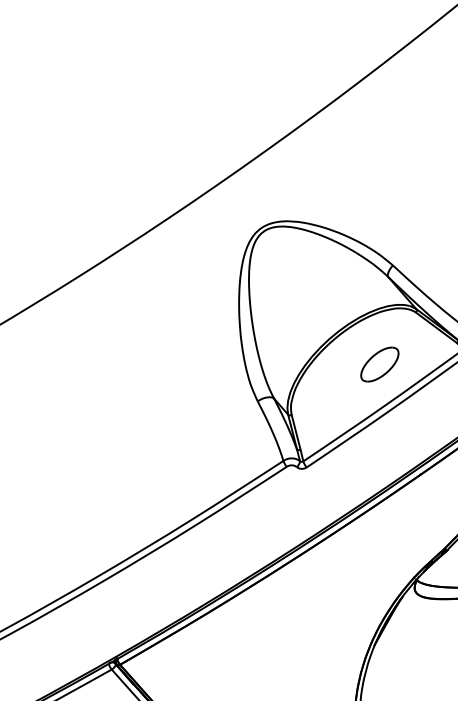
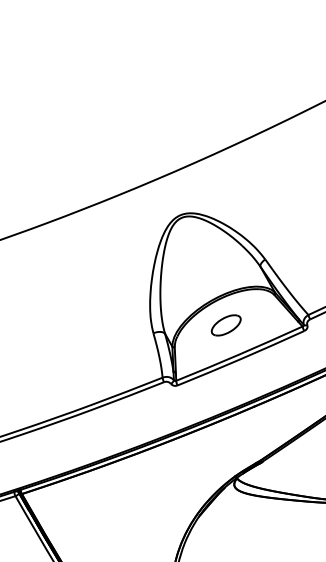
part: (378, 364) -> (225, 325), moved

